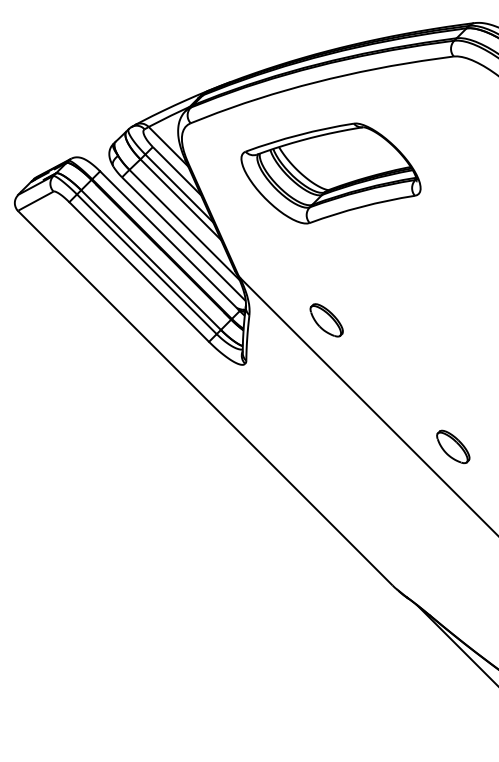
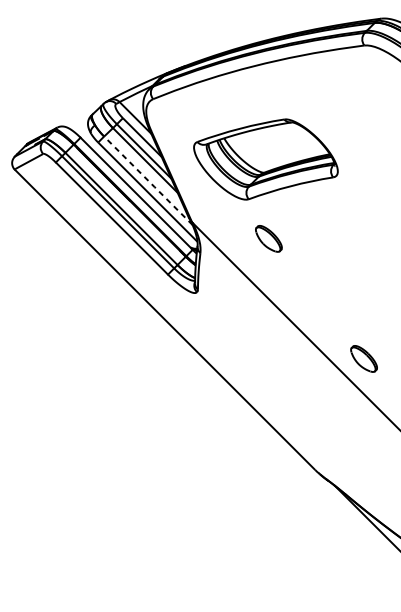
part: (330, 173) -> (265, 159), moved
line: (184, 225) -> (148, 181), solid -> dashed
part: (326, 320) -> (268, 238), moved

